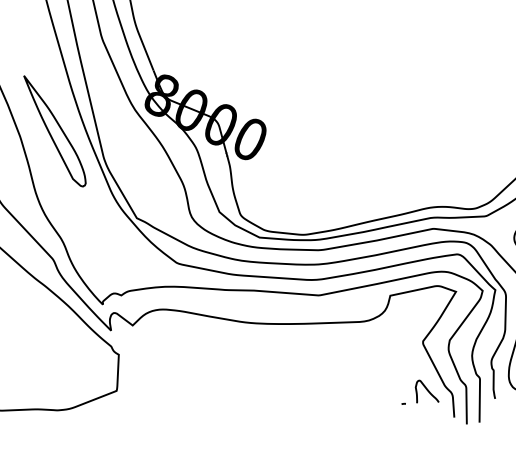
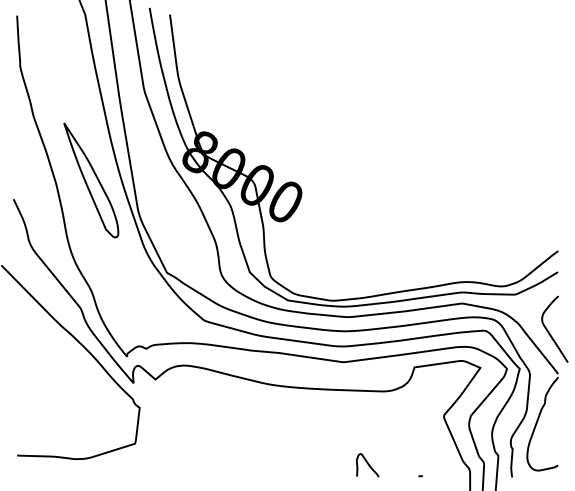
curve: (426, 390) -> (367, 464), moved

